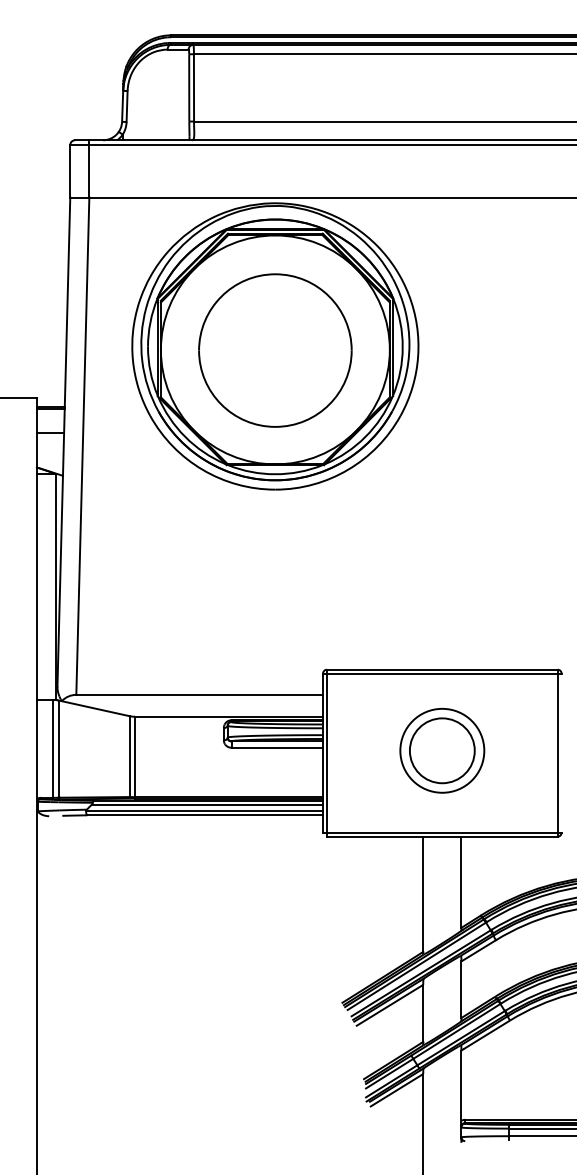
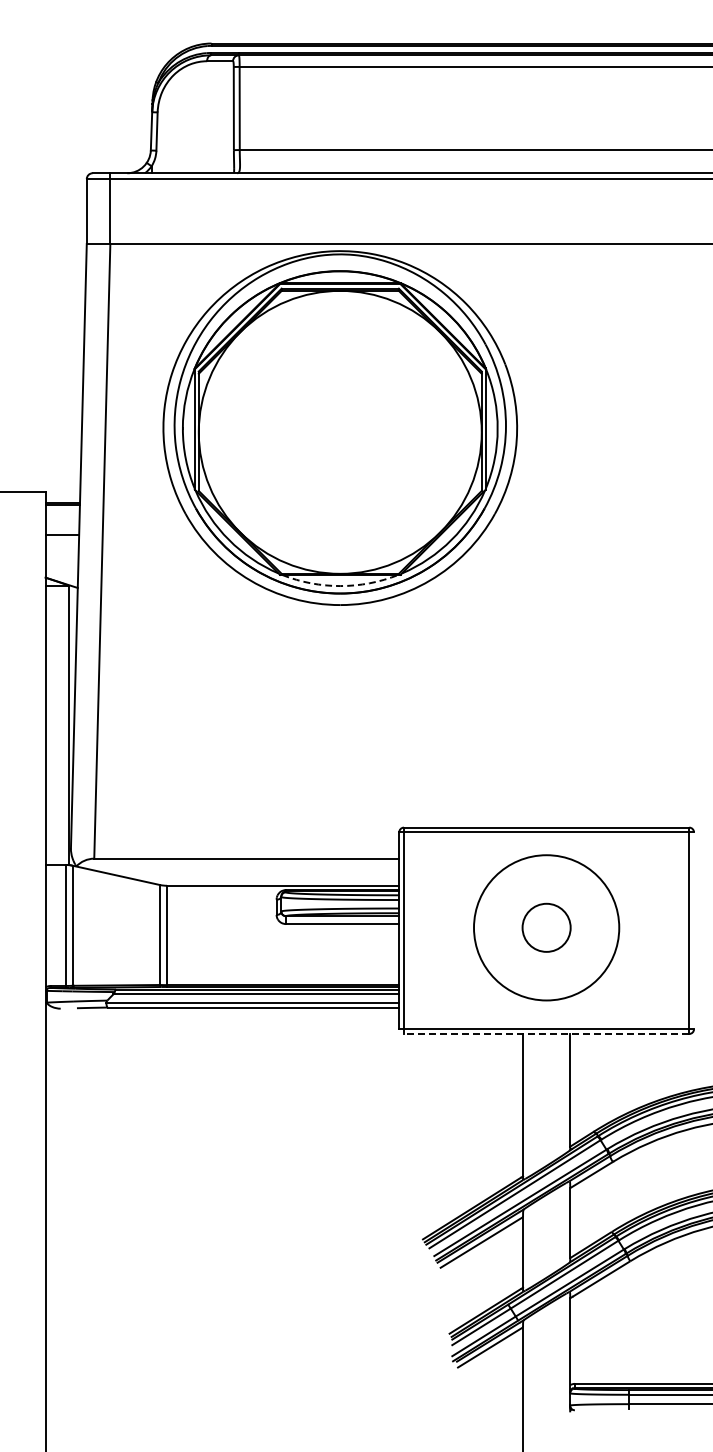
part: (275, 350) -> (340, 433), removed
arc: (275, 474) -> (340, 586), solid -> dashed
circle: (442, 750) -> (546, 927), size x0.6
circle: (442, 750) -> (546, 927), size x1.4
line: (442, 836) -> (546, 1033), solid -> dashed

